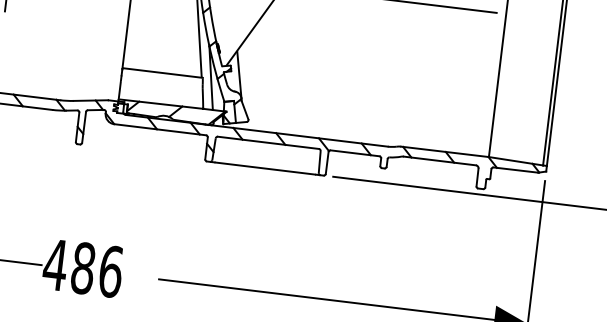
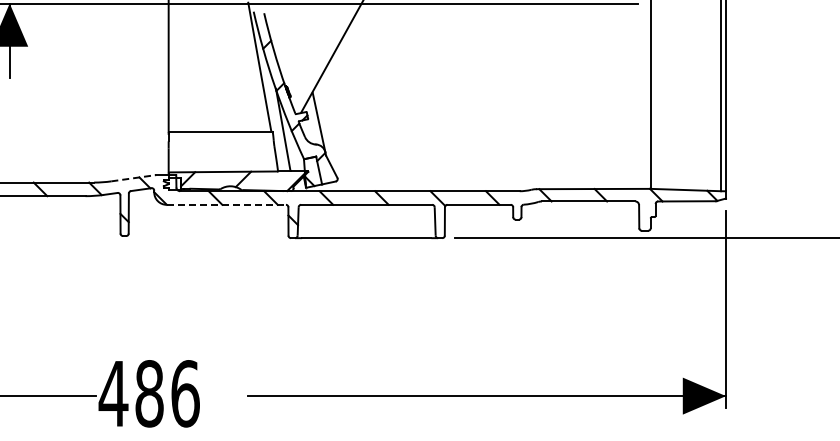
line: (91, 100) -> (133, 178), solid -> dashed
line: (160, 129) -> (226, 204), solid -> dashed

